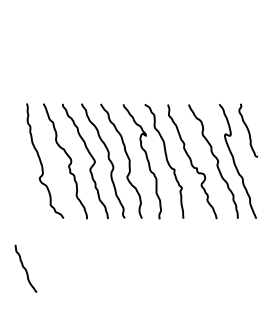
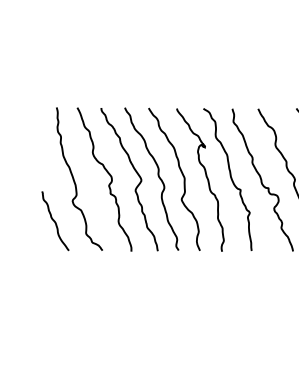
curve: (25, 268) -> (54, 220), moved

